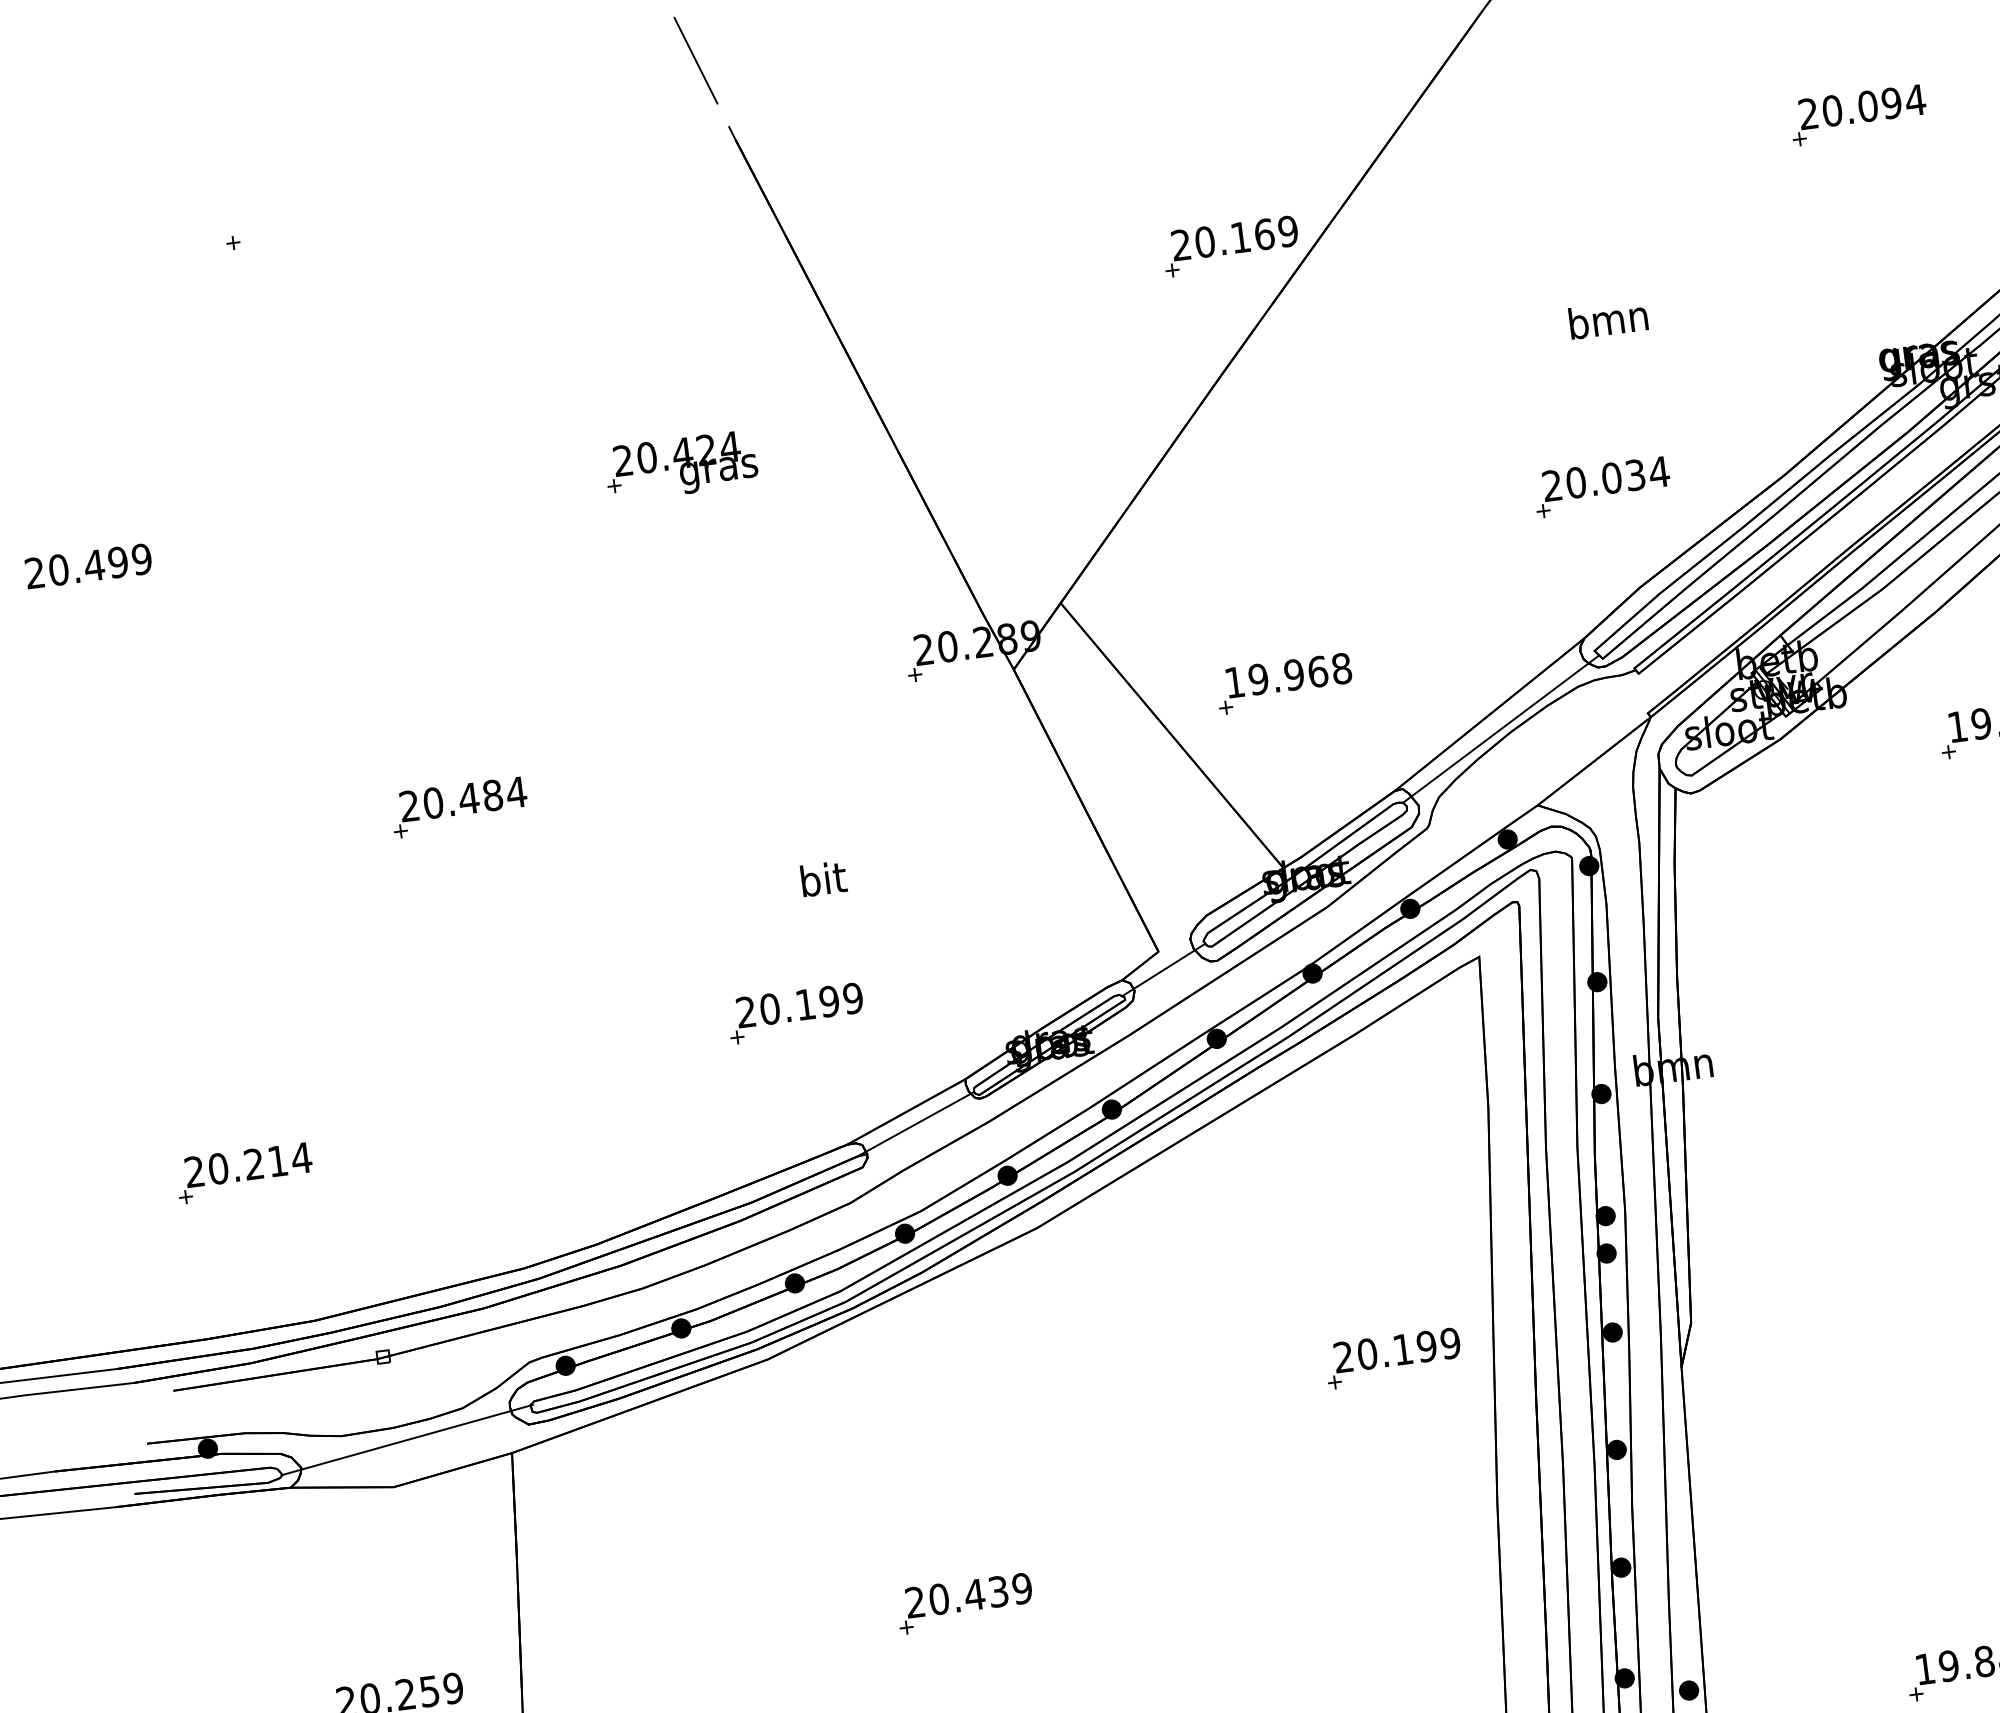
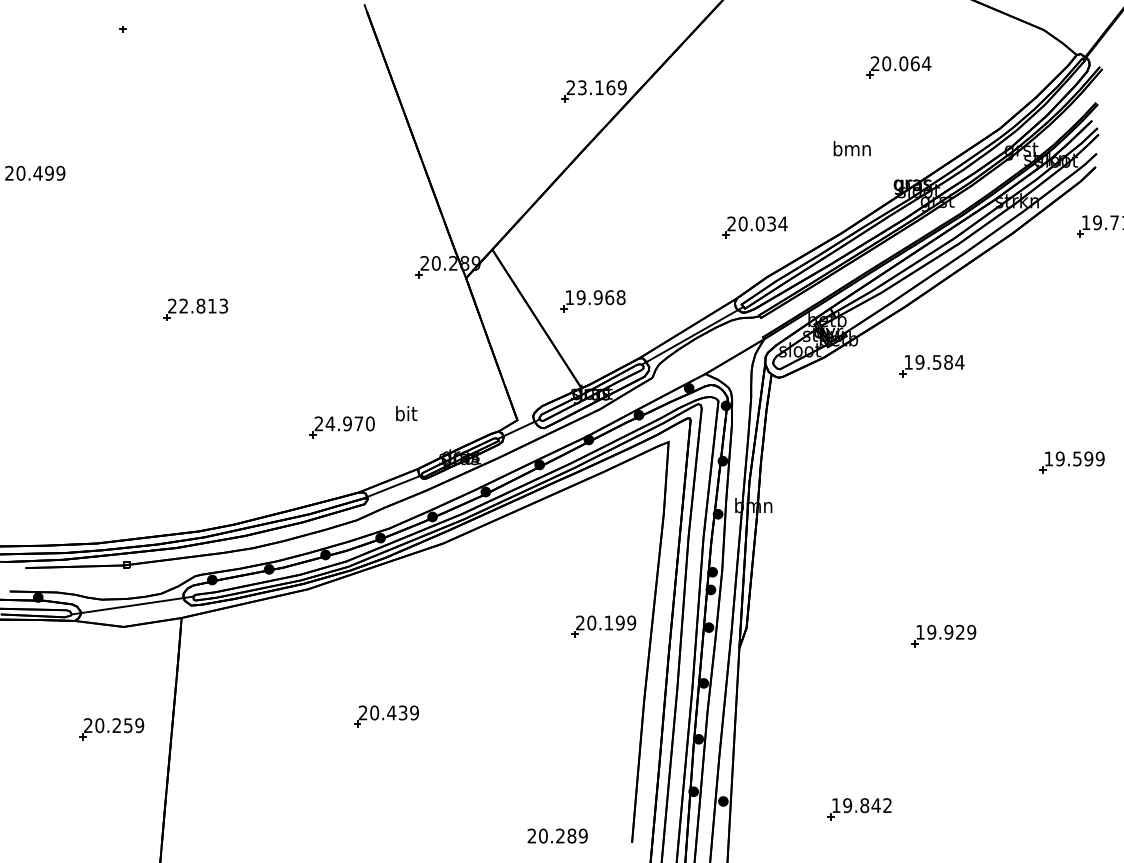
text: (1890, 102) -> (914, 63), 20.094 -> 20.064
text: (1205, 241) -> (582, 87), 20.169 -> 23.169
text: (1606, 319) -> (851, 148), moved
part: (681, 465) -> (321, 161), removed
text: (474, 796) -> (203, 305), 20.484 -> 22.813
text: (823, 878) -> (406, 413), moved
text: (809, 1003) -> (349, 423), 20.199 -> 24.970
part: (243, 1173) -> (71, 469), removed

